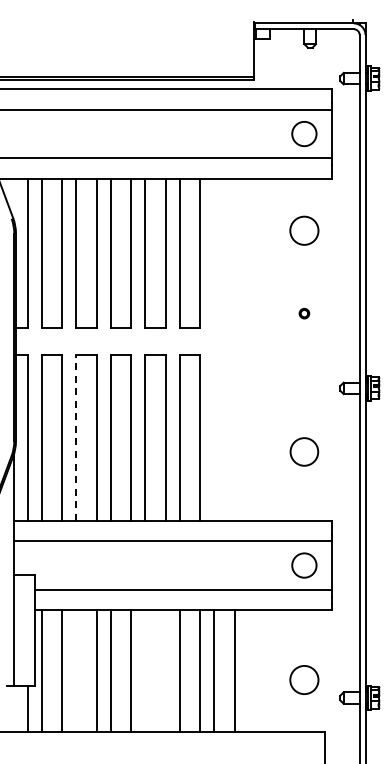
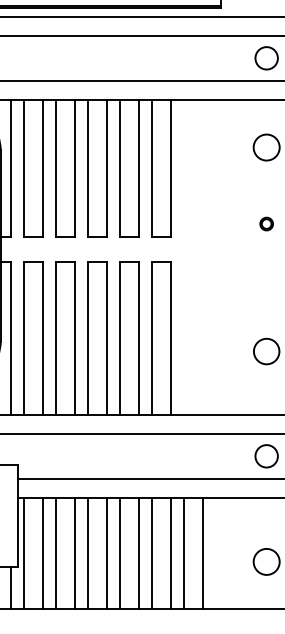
part: (304, 313) -> (266, 223), size x1.43
line: (76, 437) -> (56, 338), dashed -> solid
line: (76, 670) -> (56, 553), added
line: (145, 670) -> (120, 553), added
line: (165, 670) -> (138, 553), added

